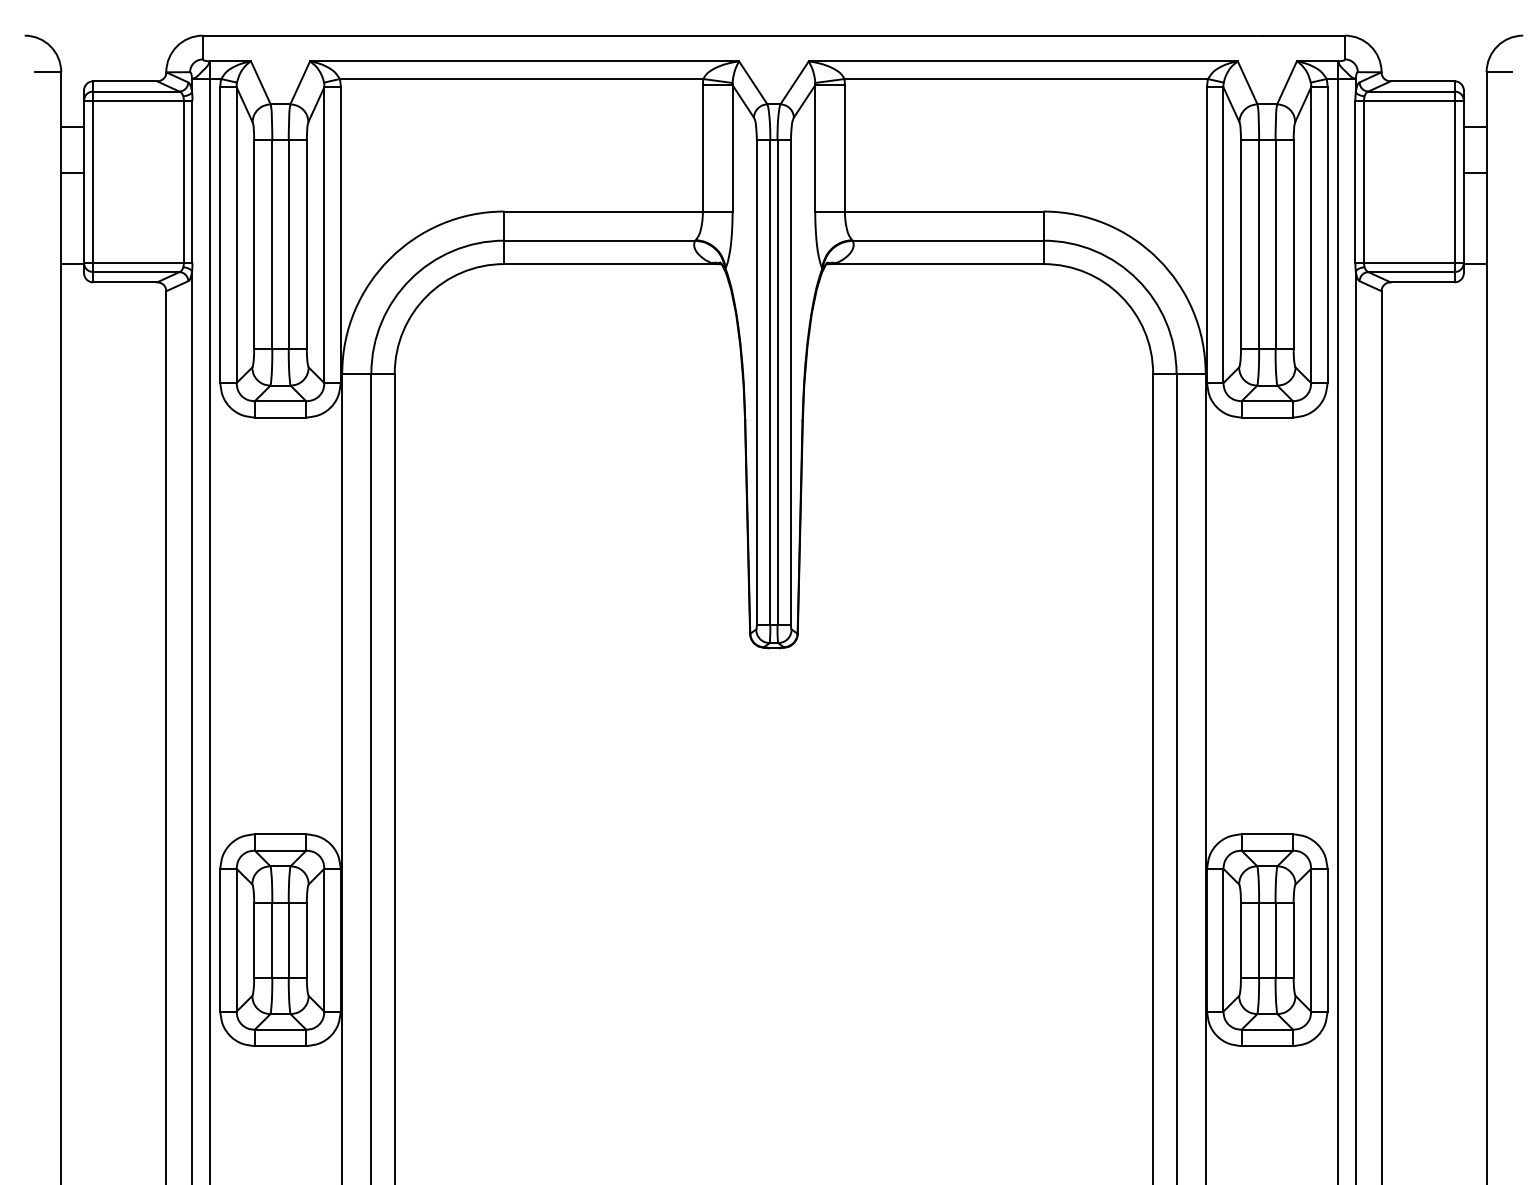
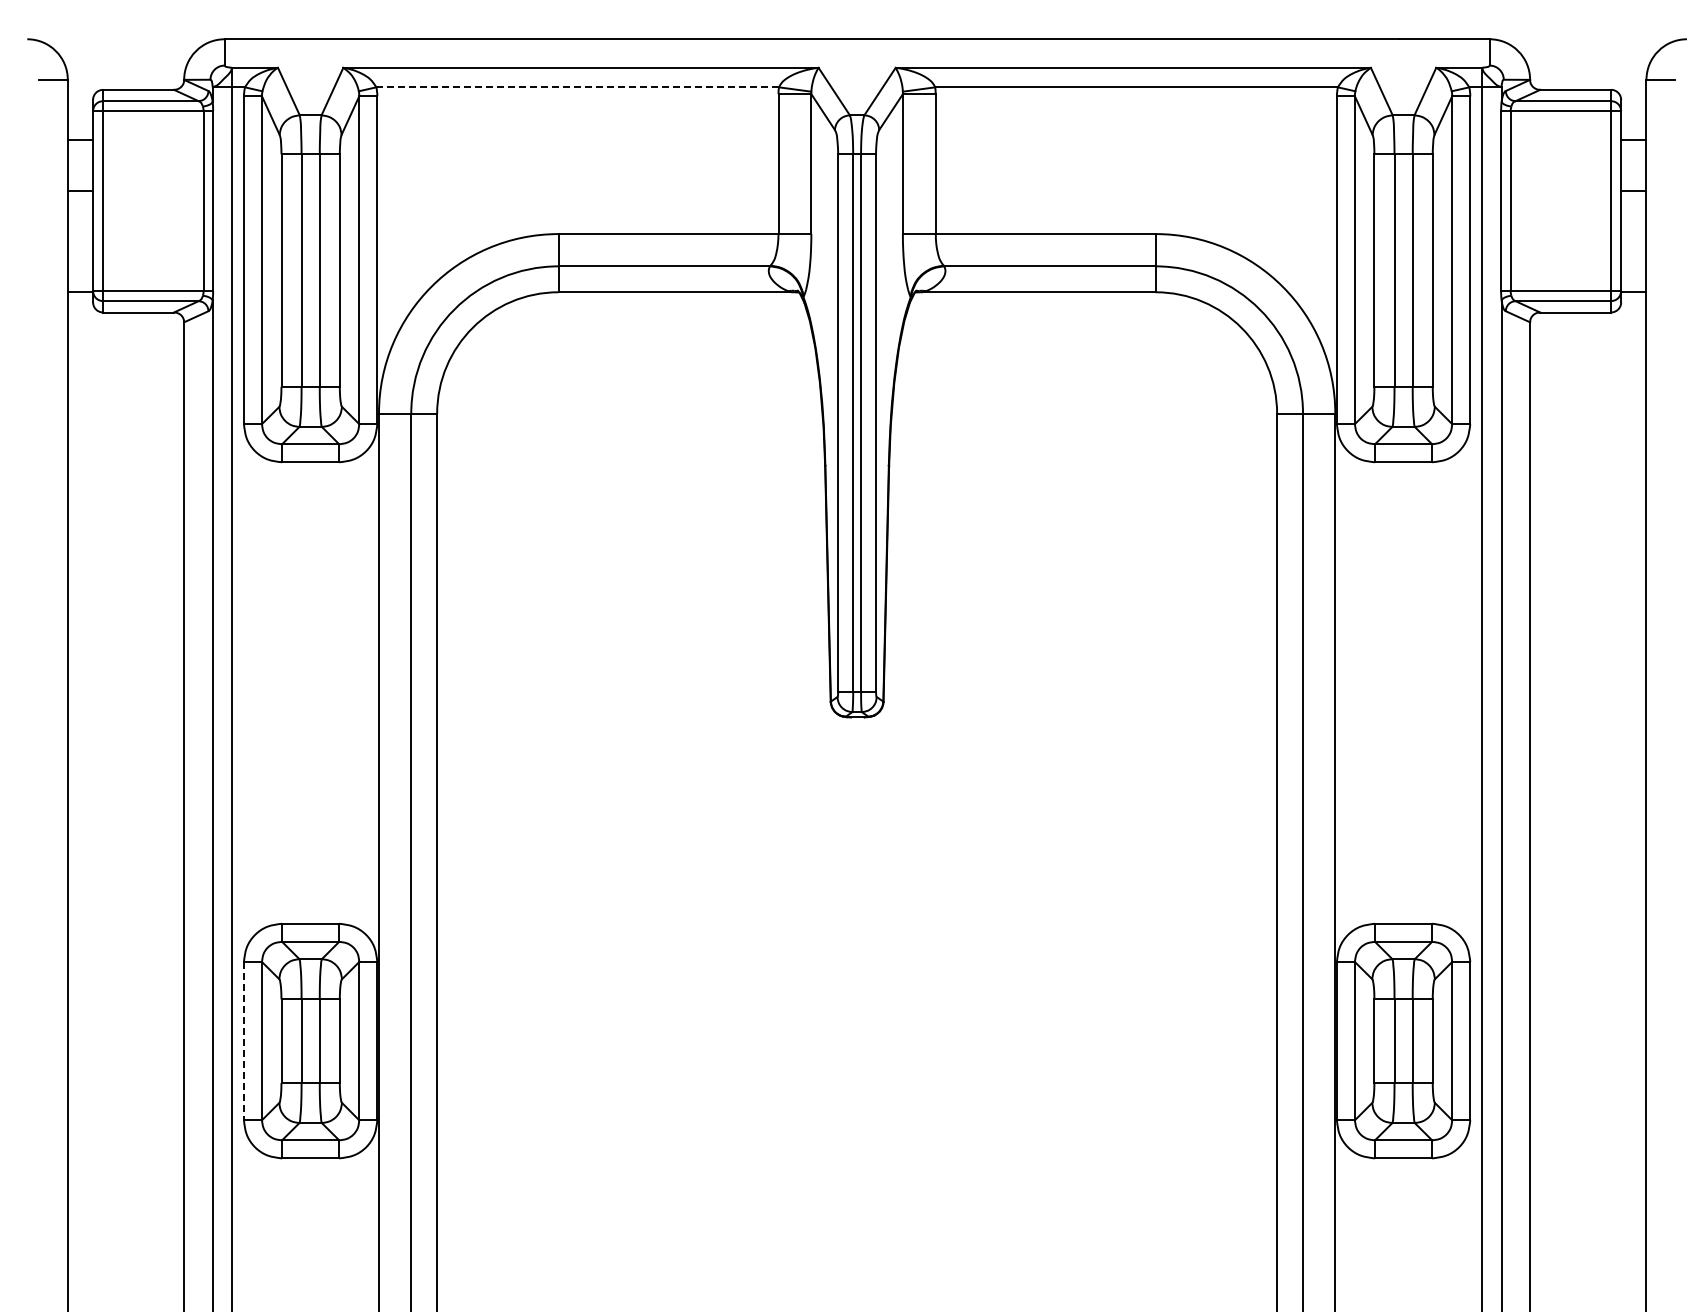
line: (522, 79) -> (578, 87), solid -> dashed
line: (219, 940) -> (243, 1041), solid -> dashed

